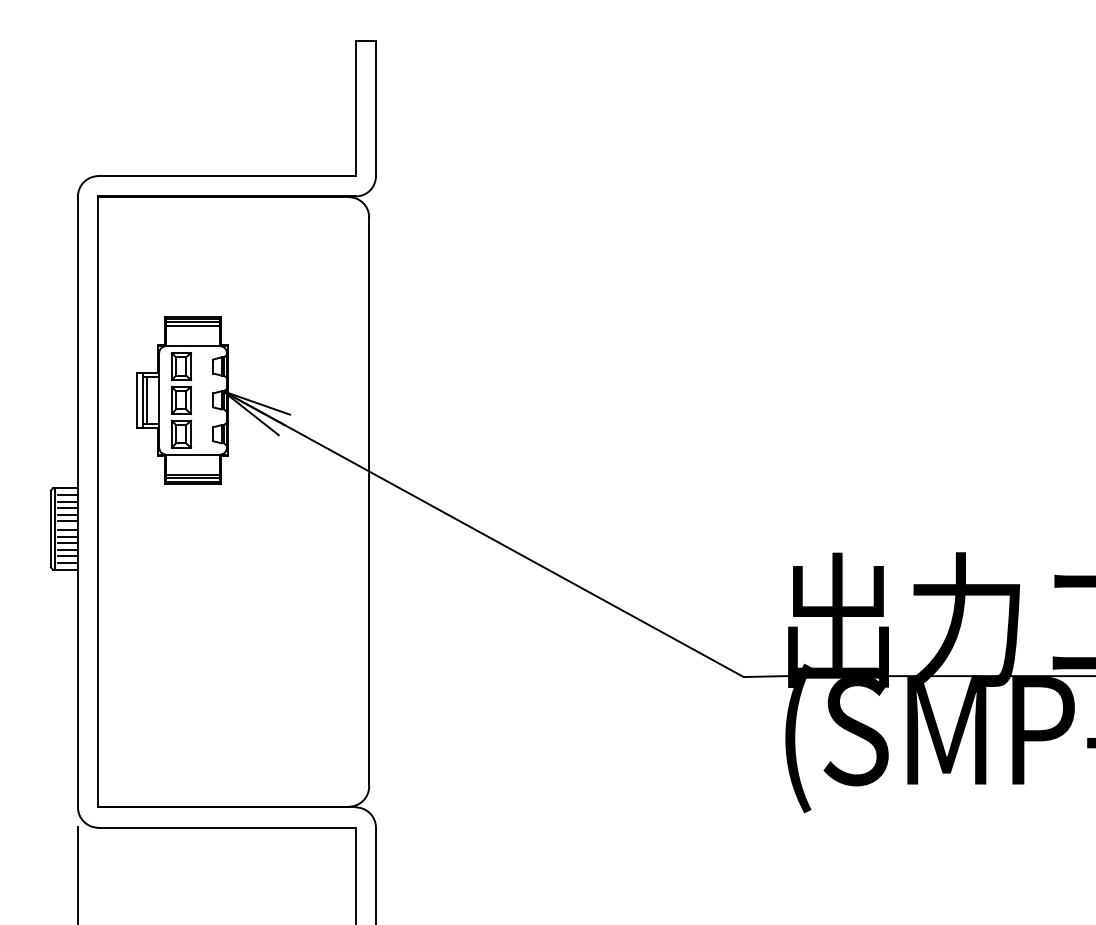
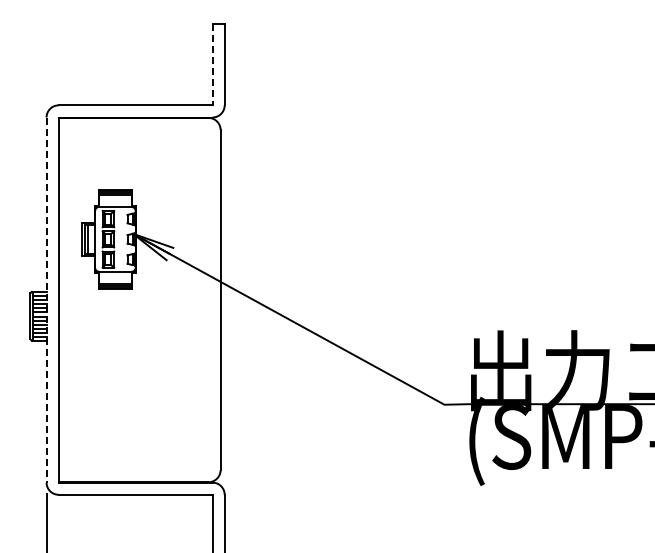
line: (355, 109) -> (212, 65), solid -> dashed
line: (77, 502) -> (46, 300), solid -> dashed

